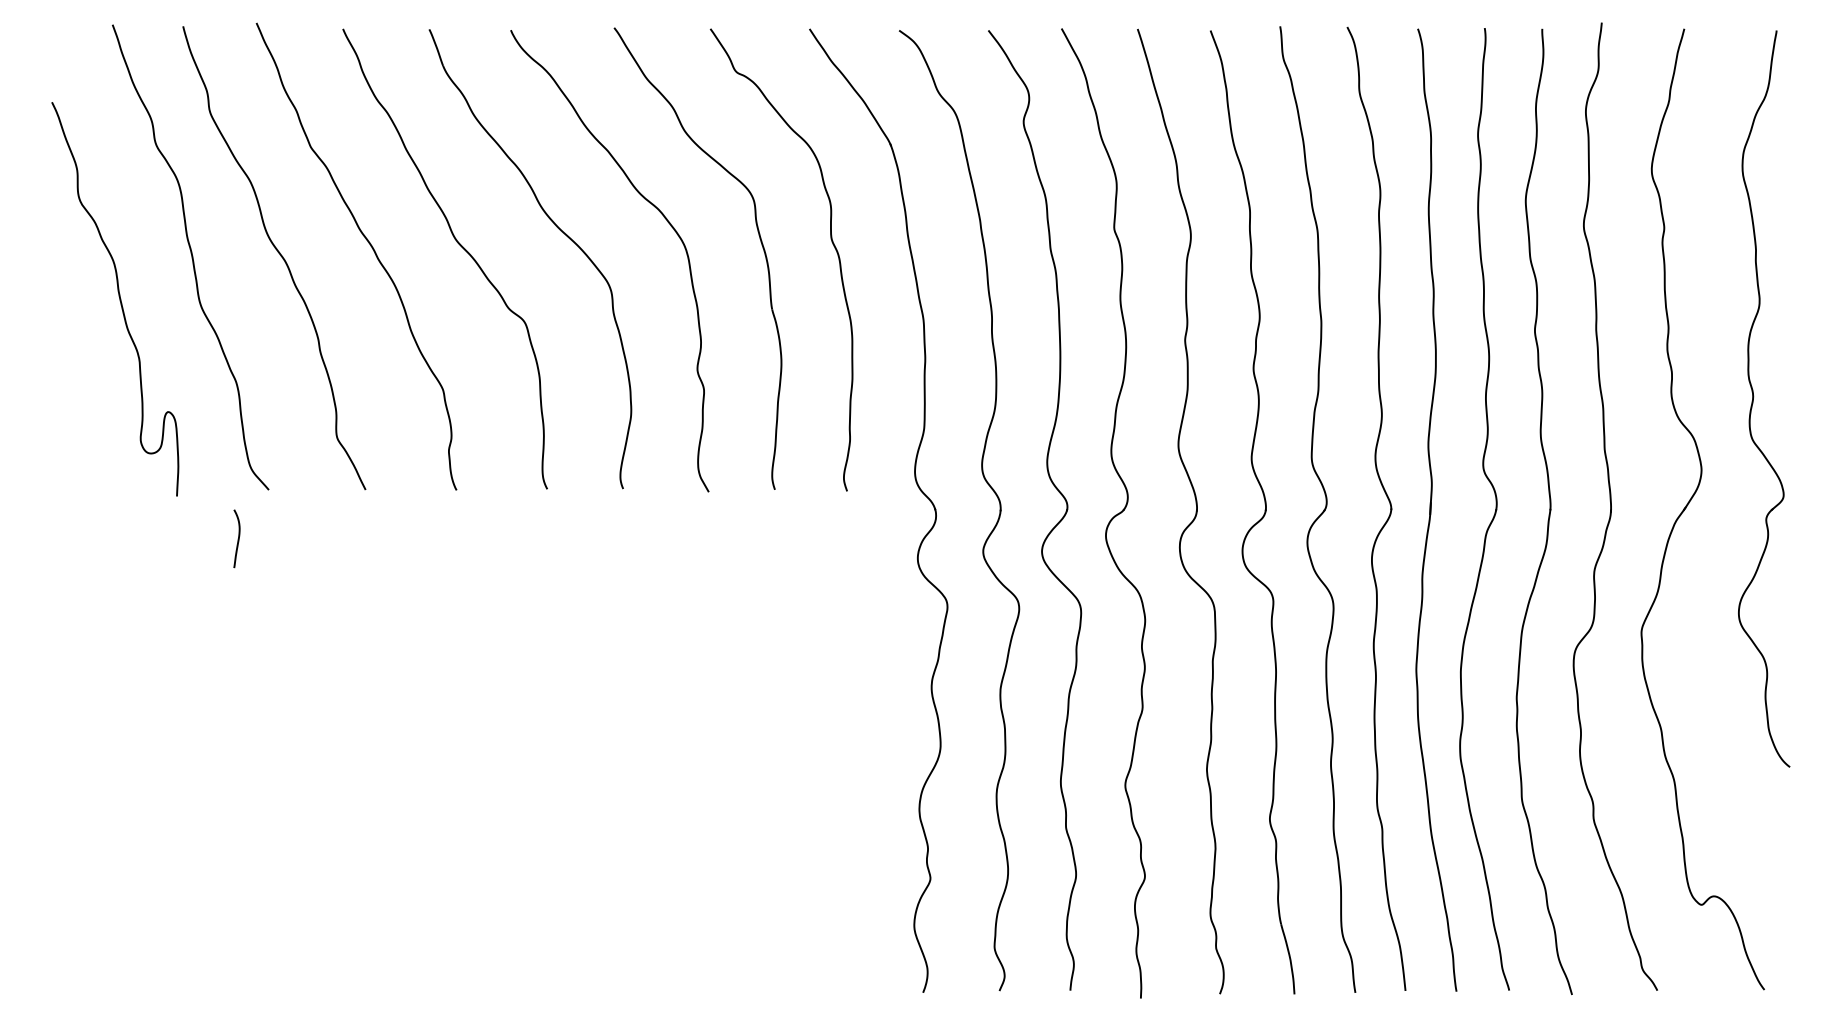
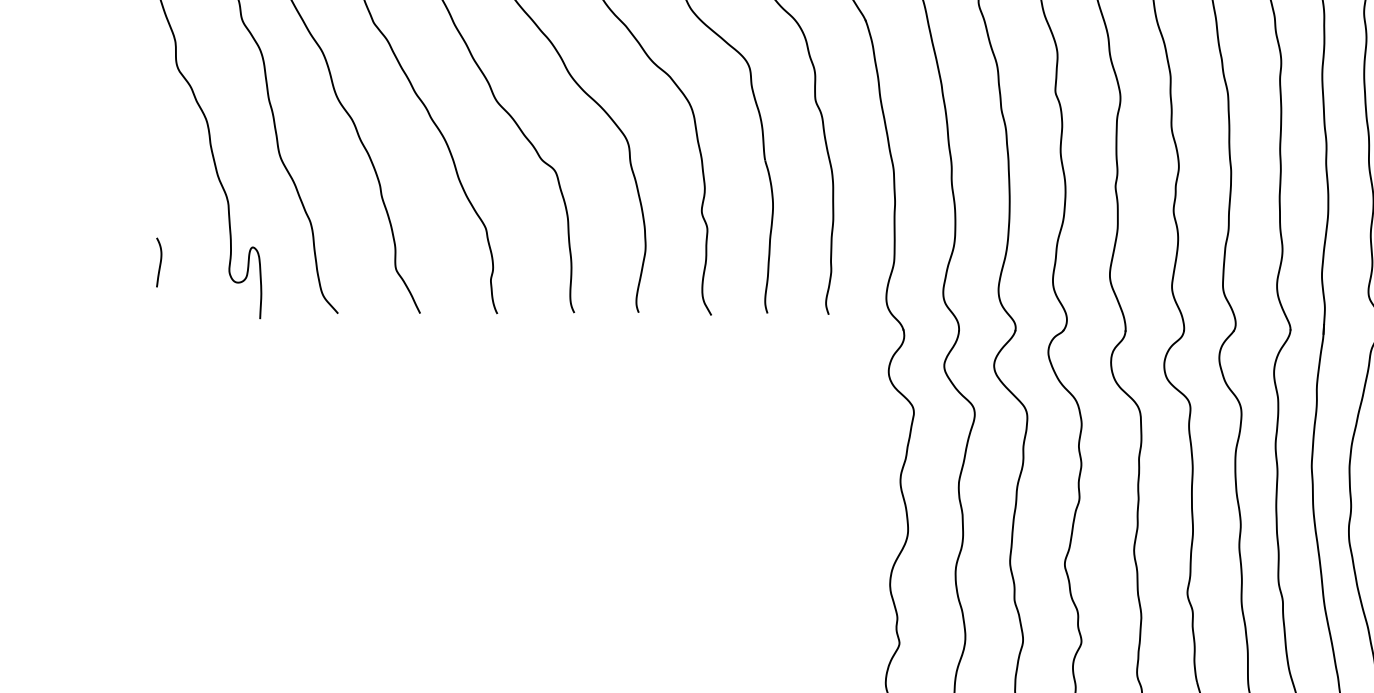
curve: (237, 539) -> (159, 263), moved

